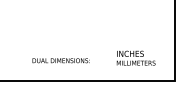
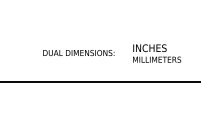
text: (60, 60) -> (77, 52), moved

